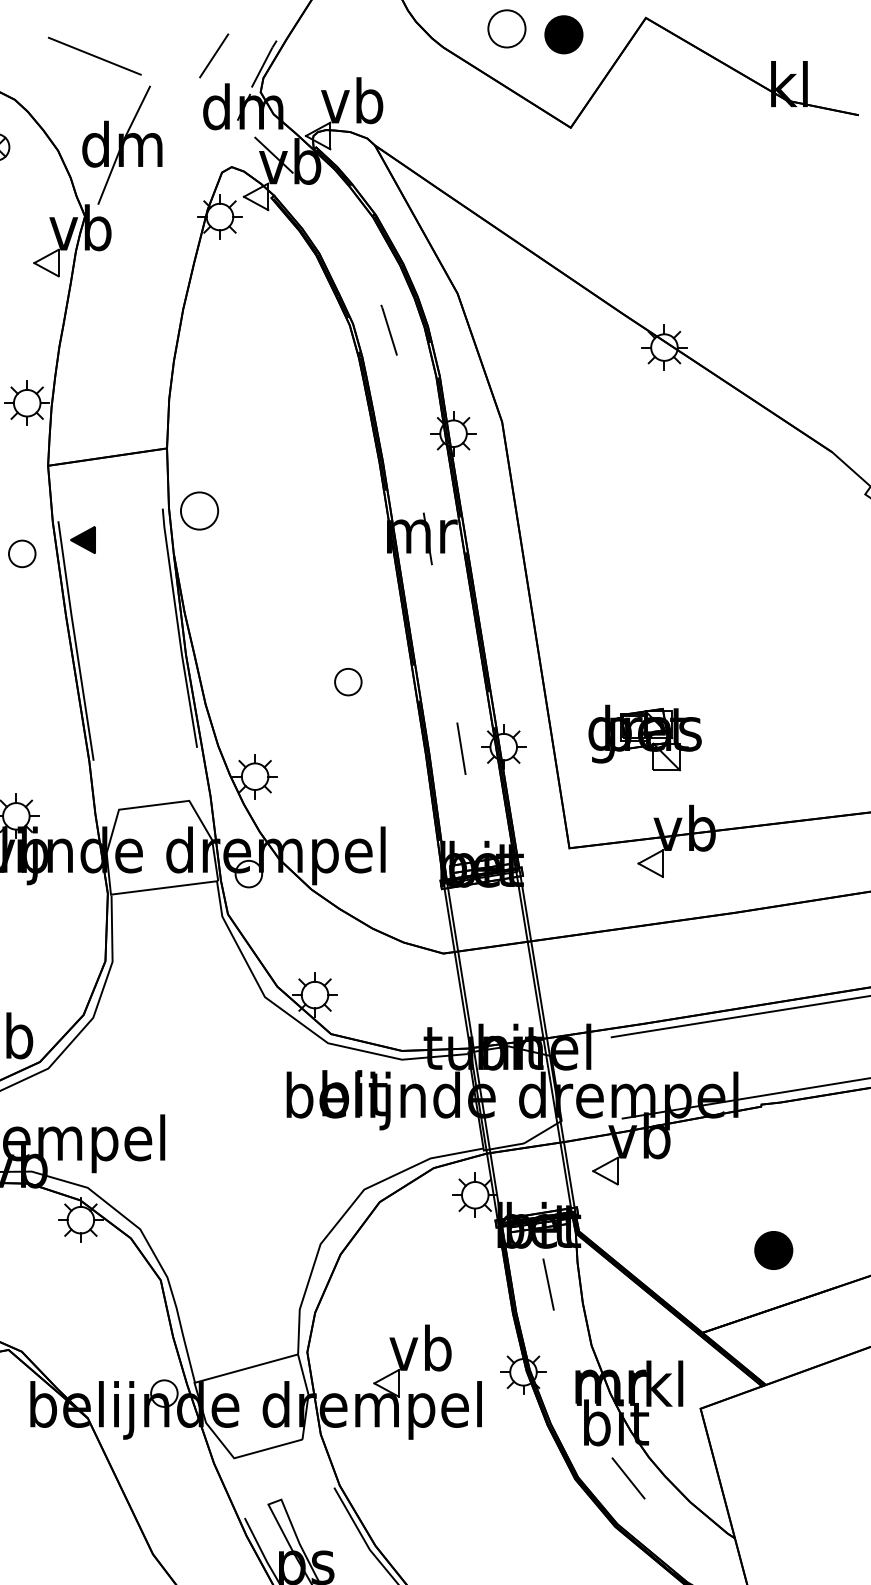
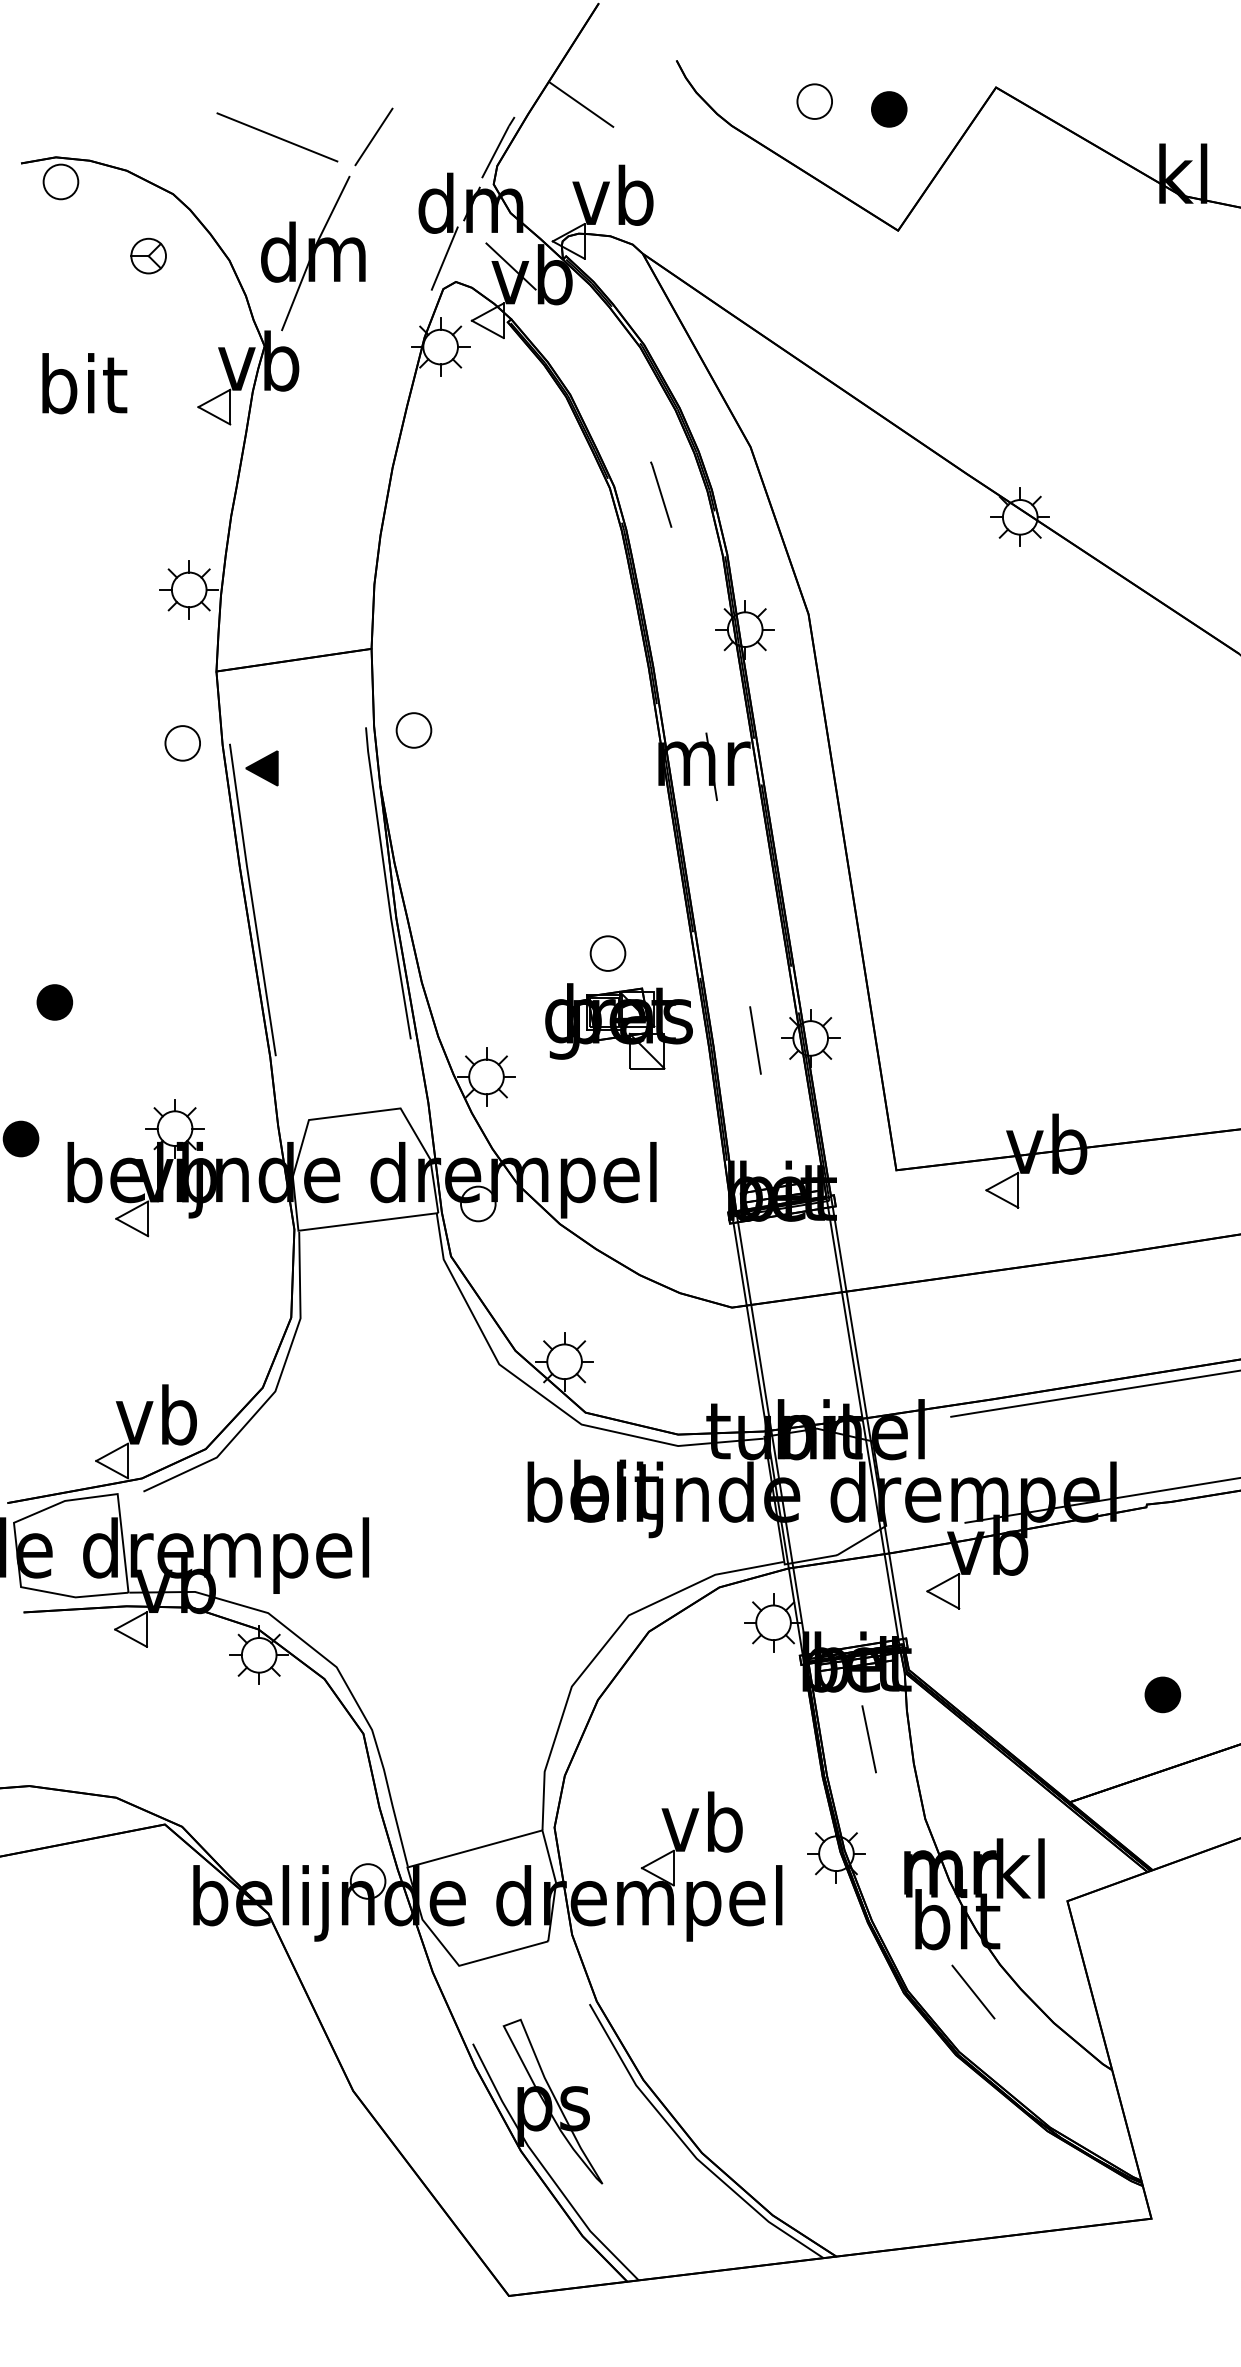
part: (506, 28) -> (814, 101), size x0.71
line: (328, 30) -> (581, 103), added
part: (564, 34) -> (889, 109), size x0.71
line: (213, 55) -> (373, 136), moved
line: (222, 148) -> (444, 257), added
part: (199, 511) -> (413, 730), size x0.71
part: (22, 553) -> (182, 743), moved
part: (644, 738) -> (618, 1026), moved
part: (773, 1250) -> (1162, 1694), size x0.71

